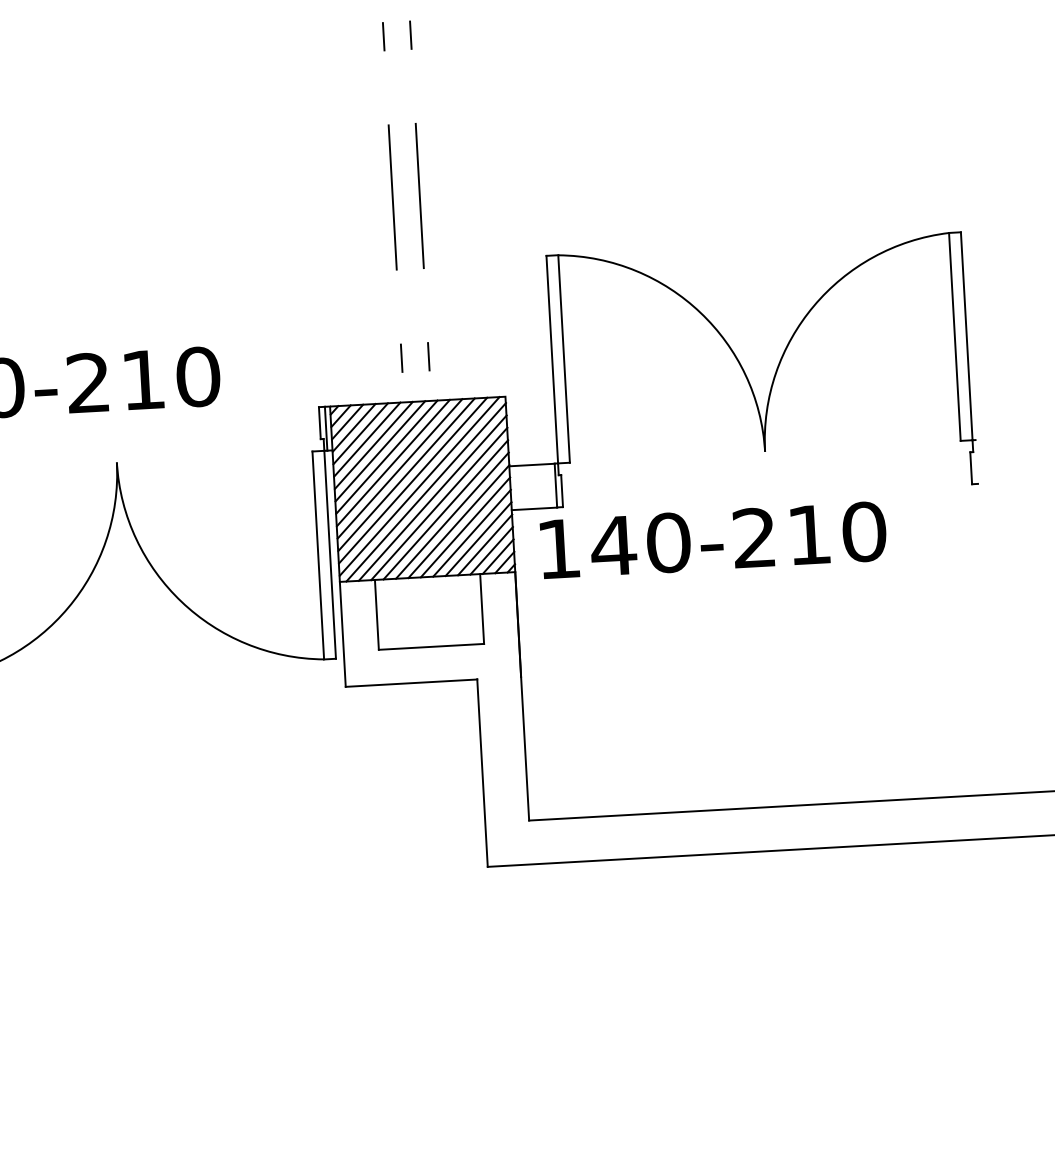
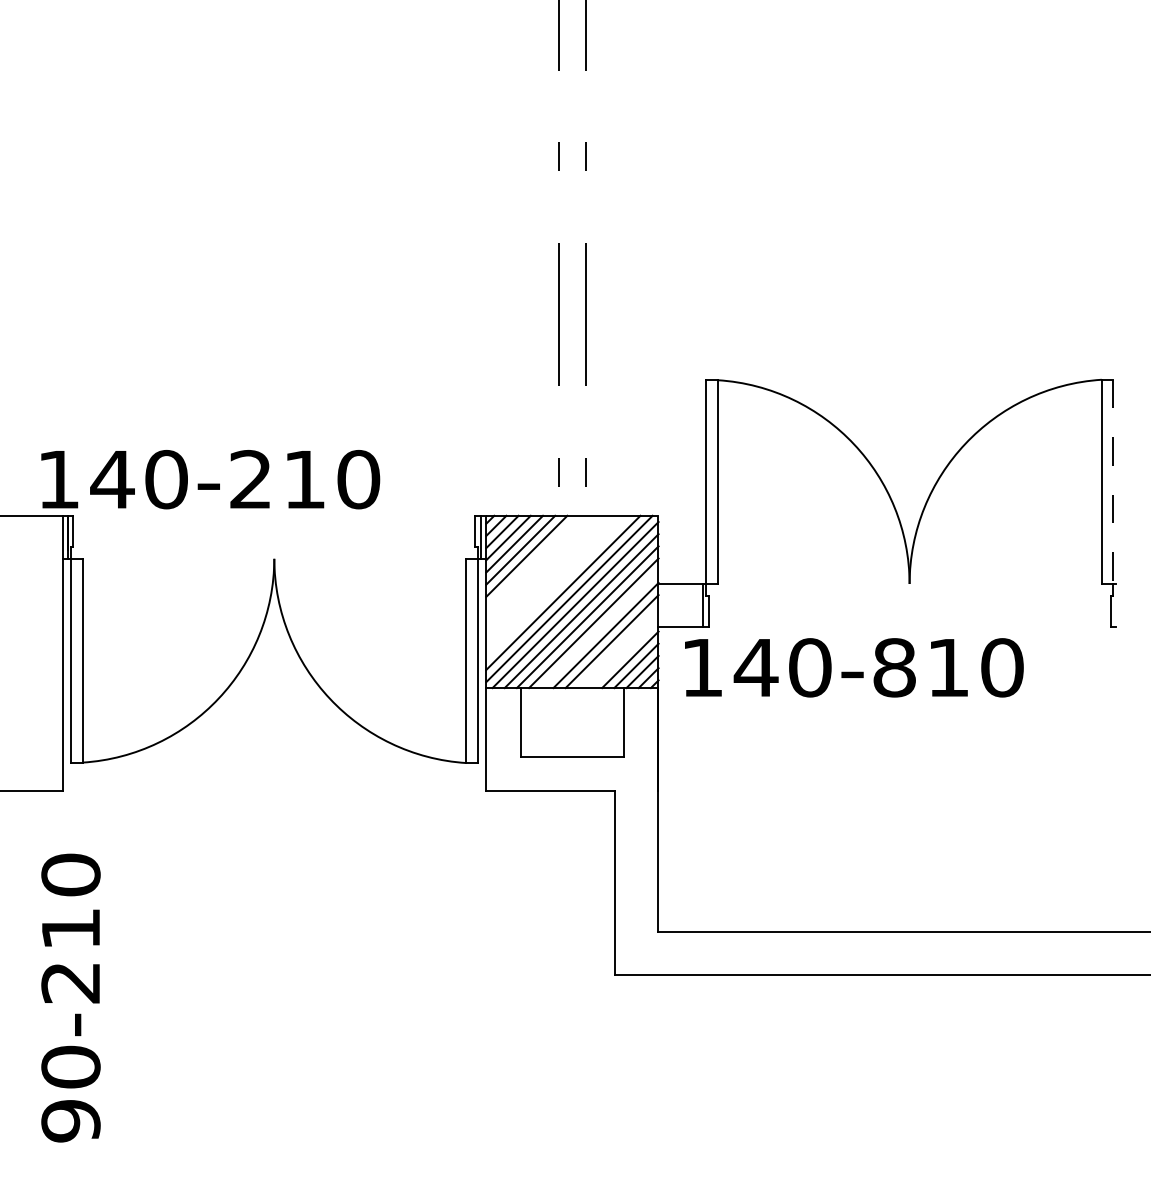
line: (966, 336) -> (1113, 482), solid -> dashed
line: (379, 451) -> (532, 562), removed
line: (386, 457) -> (538, 568), removed
line: (392, 462) -> (544, 574), removed
line: (400, 468) -> (551, 580), removed
line: (406, 474) -> (557, 586), removed
line: (451, 515) -> (599, 629), removed
line: (471, 533) -> (617, 647), removed
text: (754, 537) -> (894, 667), 140-210 -> 140-810
line: (478, 538) -> (624, 653), removed

